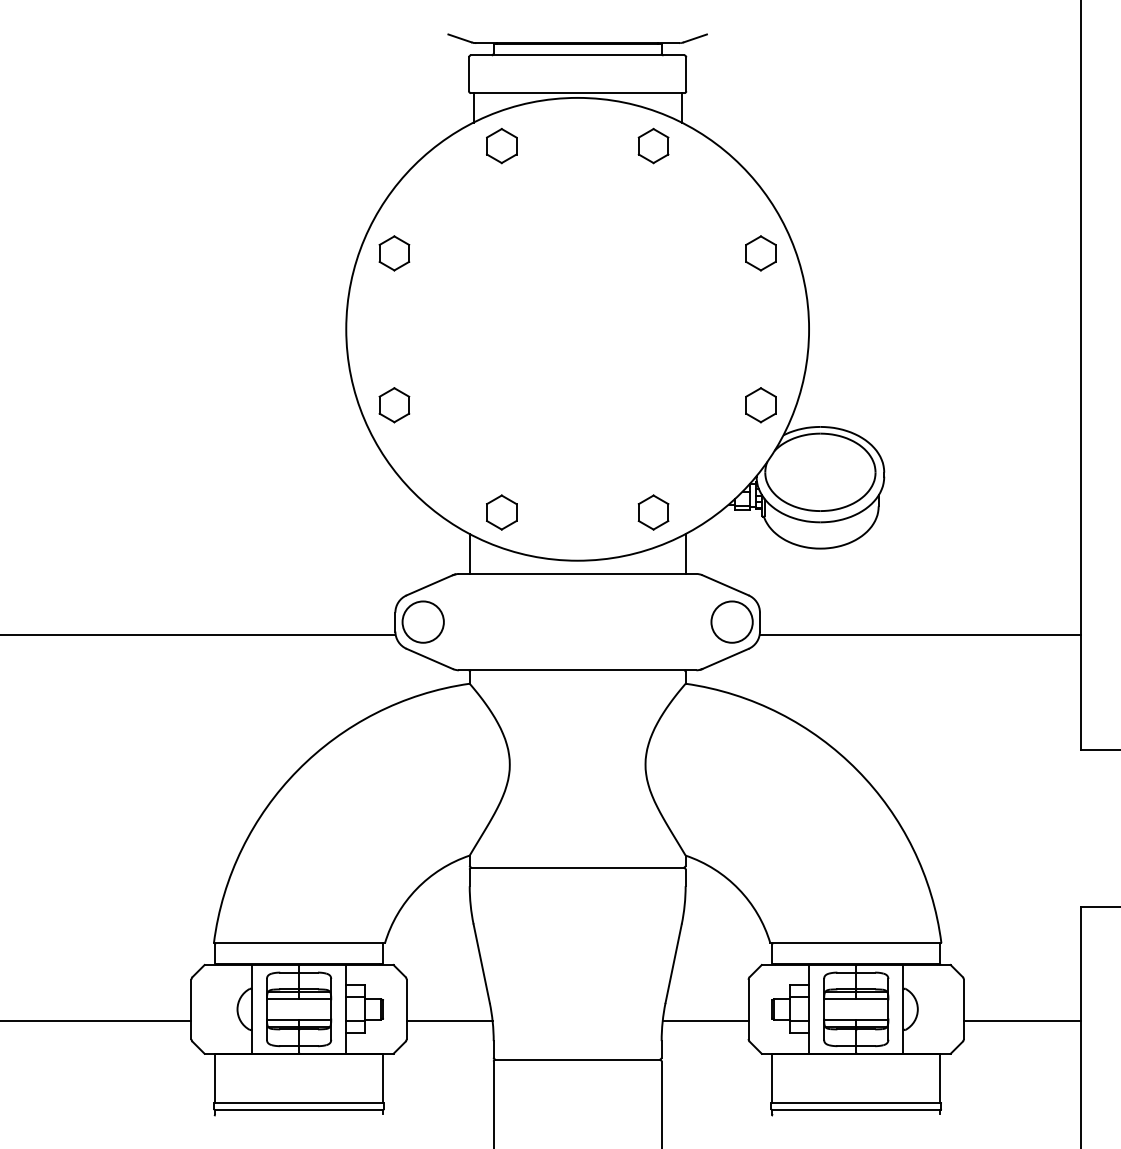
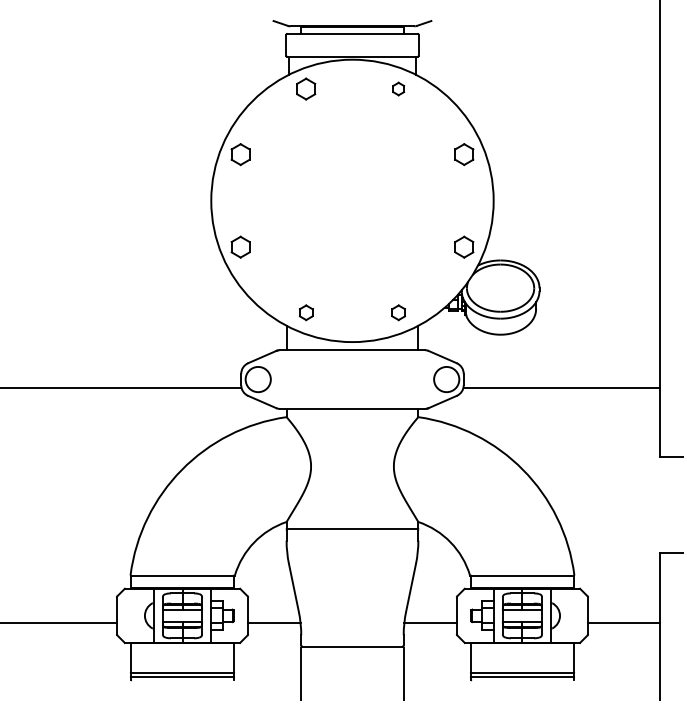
part: (653, 145) -> (398, 88), size x0.6
part: (502, 512) -> (306, 312), size x0.7
part: (653, 512) -> (398, 312), size x0.7

